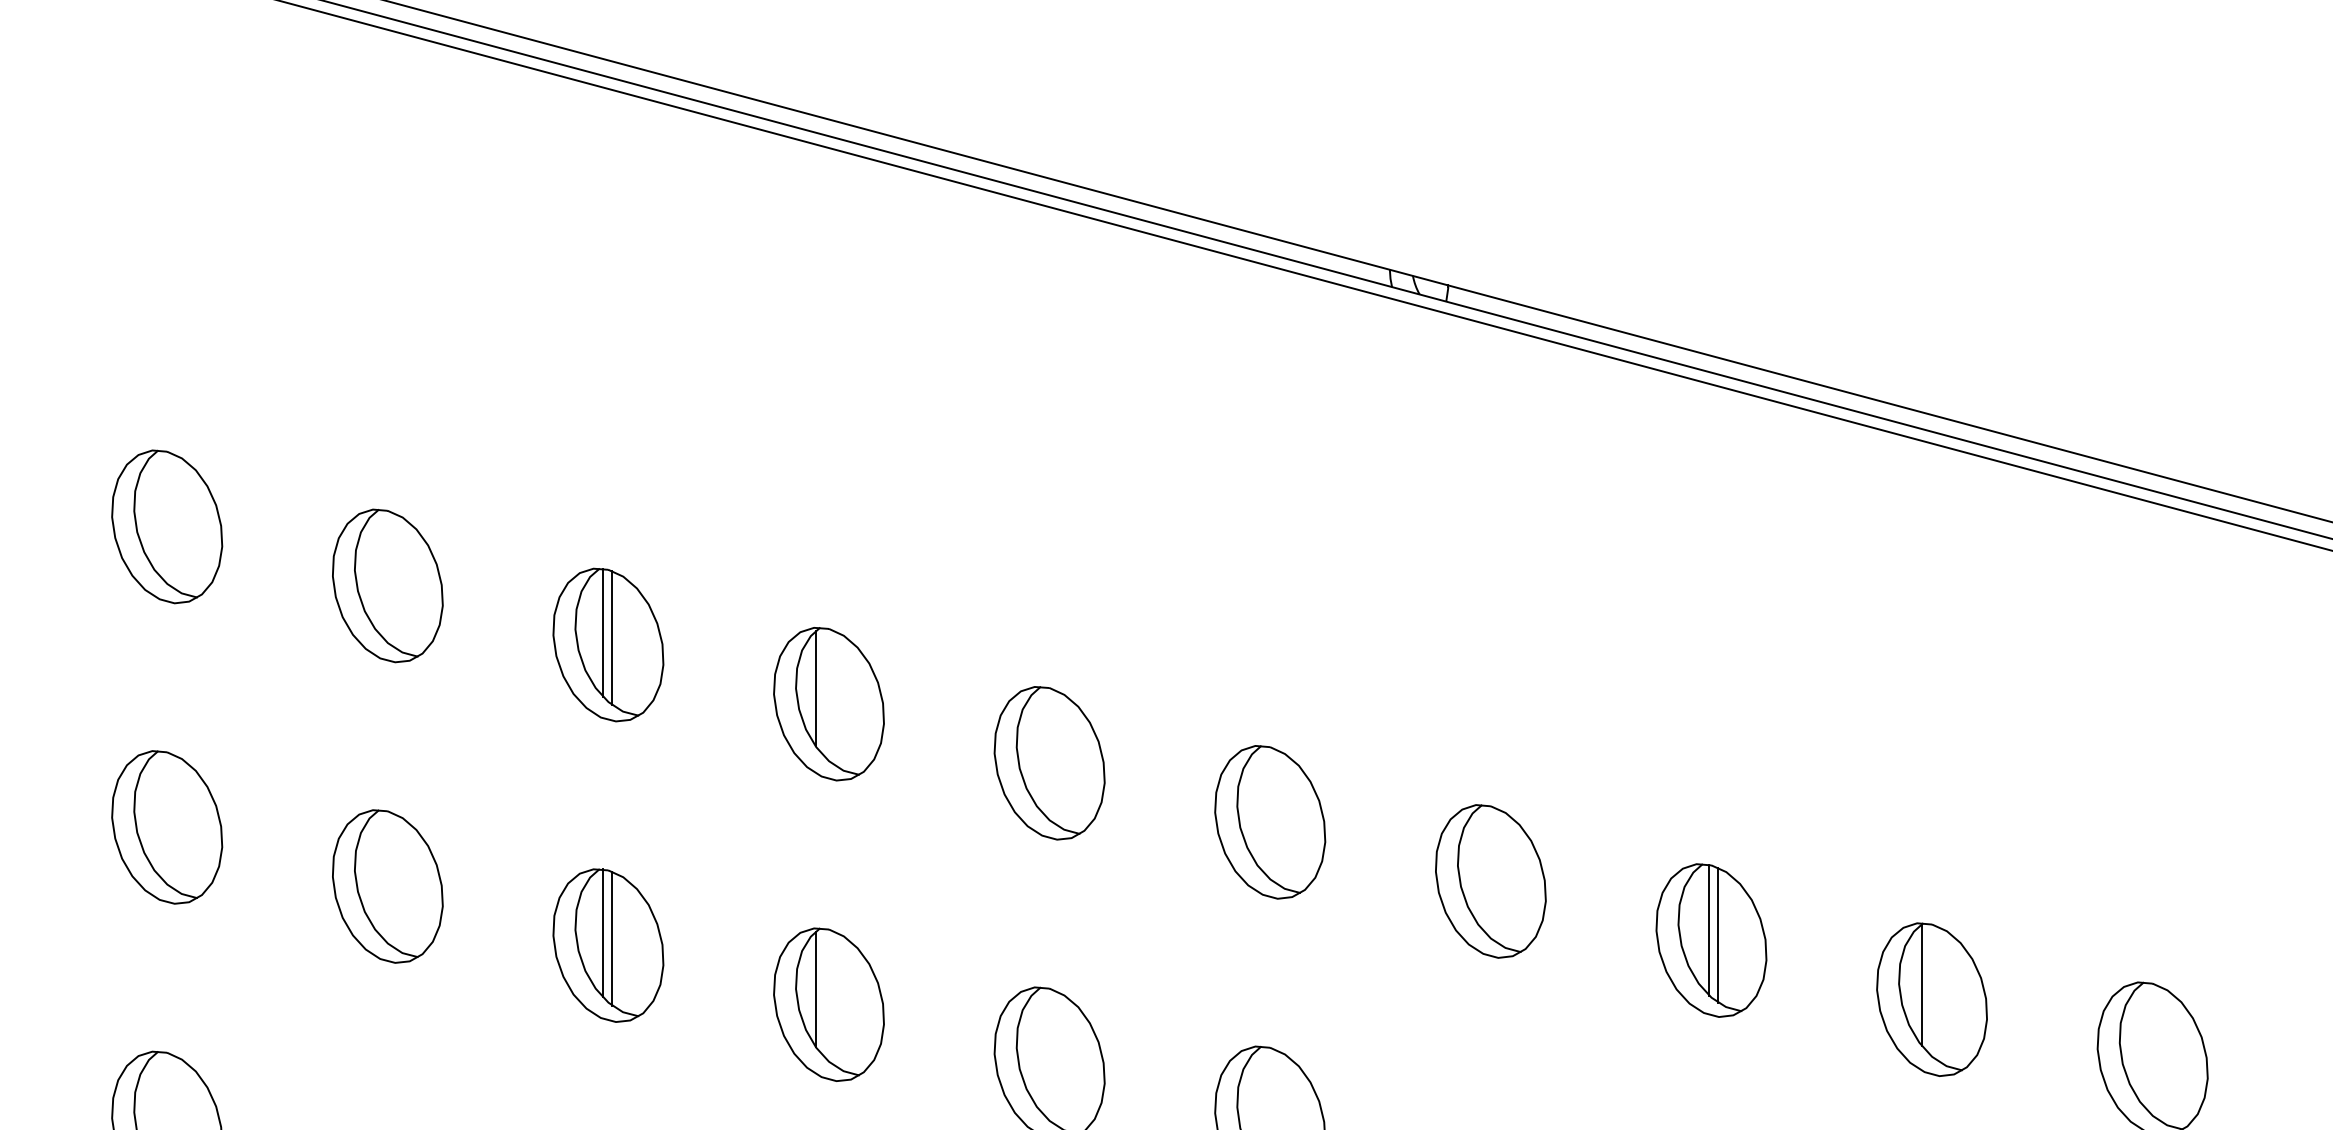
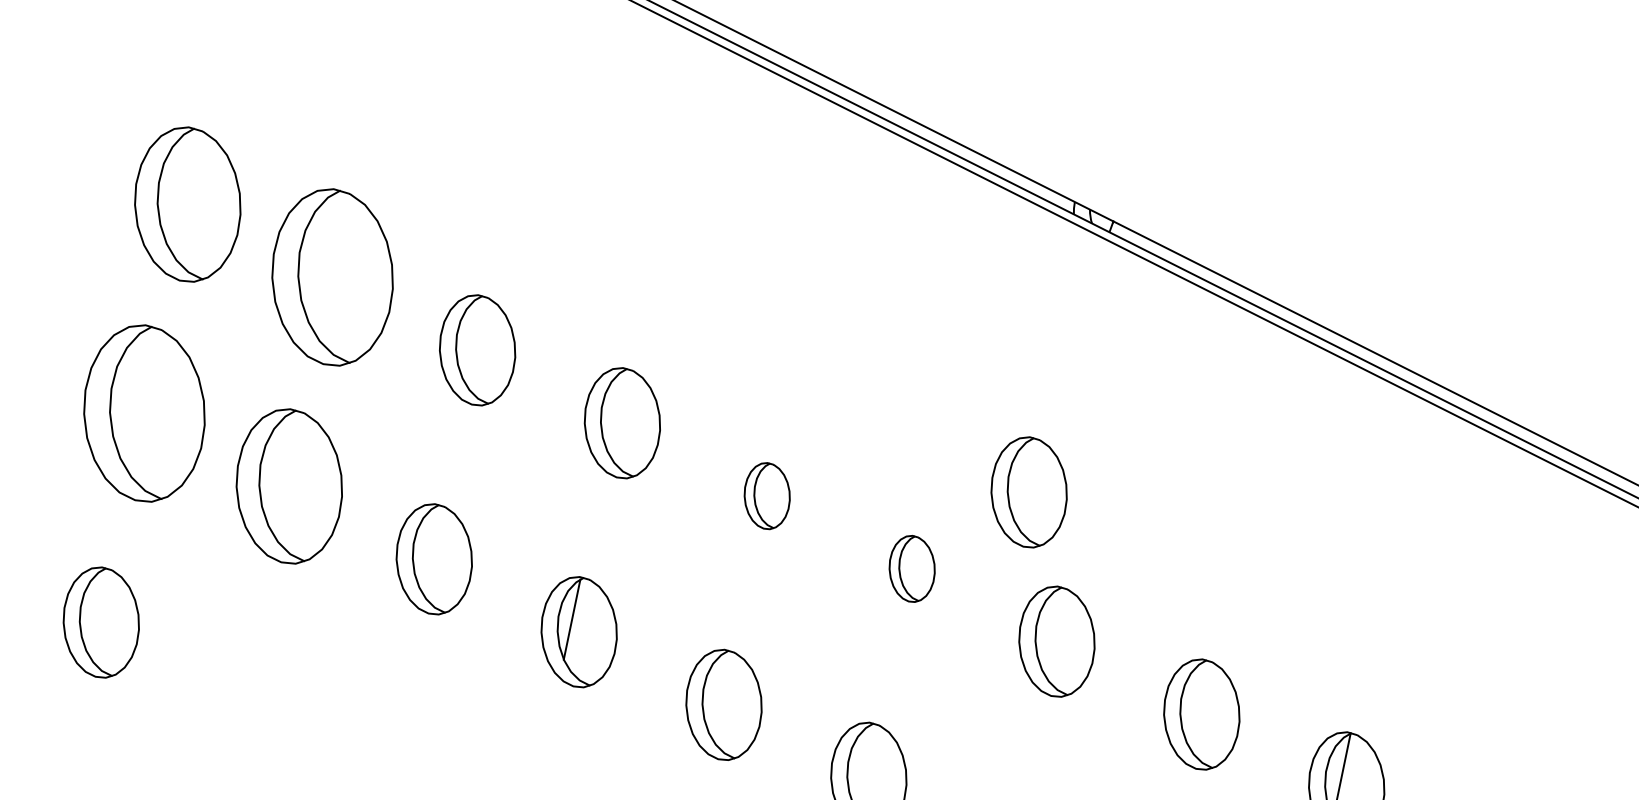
part: (167, 526) -> (188, 204), size x1.4
part: (387, 585) -> (332, 277), size x1.6
line: (602, 632) -> (475, 340), removed
line: (611, 637) -> (480, 345), removed
part: (1409, 683) -> (1028, 492), added
line: (815, 688) -> (615, 410), removed
part: (1049, 763) -> (767, 496), size x0.6
part: (1270, 822) -> (912, 569), size x0.6
part: (167, 827) -> (144, 413), size x1.6
part: (387, 886) -> (289, 486), size x1.4
line: (1709, 929) -> (1202, 706), removed
line: (602, 933) -> (431, 550), removed
line: (1718, 934) -> (1207, 711), removed
line: (611, 938) -> (437, 554), removed

